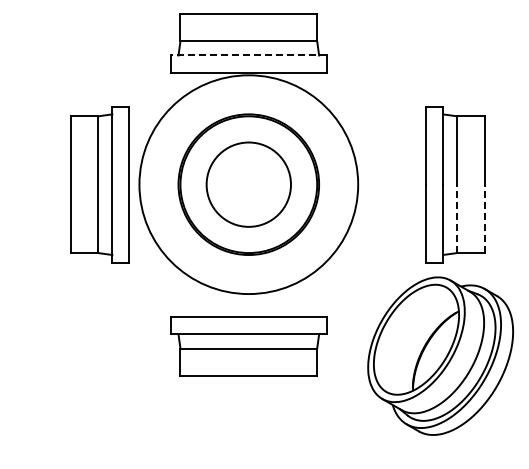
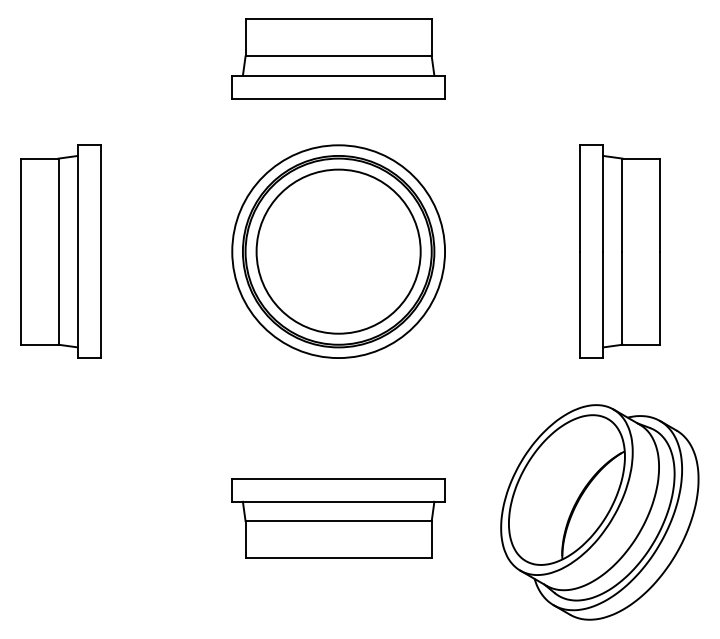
line: (248, 55) -> (338, 75), dashed -> solid
part: (99, 184) -> (60, 251), moved
circle: (248, 184) -> (338, 251), size x0.71
circle: (248, 184) -> (338, 251), size x1.43
line: (457, 218) -> (622, 297), dashed -> solid
line: (484, 218) -> (659, 297), dashed -> solid
part: (248, 346) -> (338, 518), moved
part: (440, 355) -> (599, 511), moved

